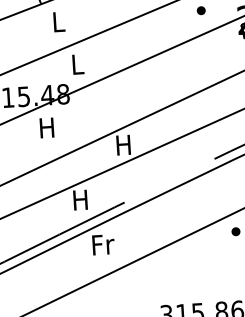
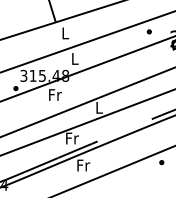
text: (48, 126) -> (55, 94), H -> Fr
text: (124, 144) -> (99, 107), H -> L
text: (81, 200) -> (72, 138), H -> Fr

